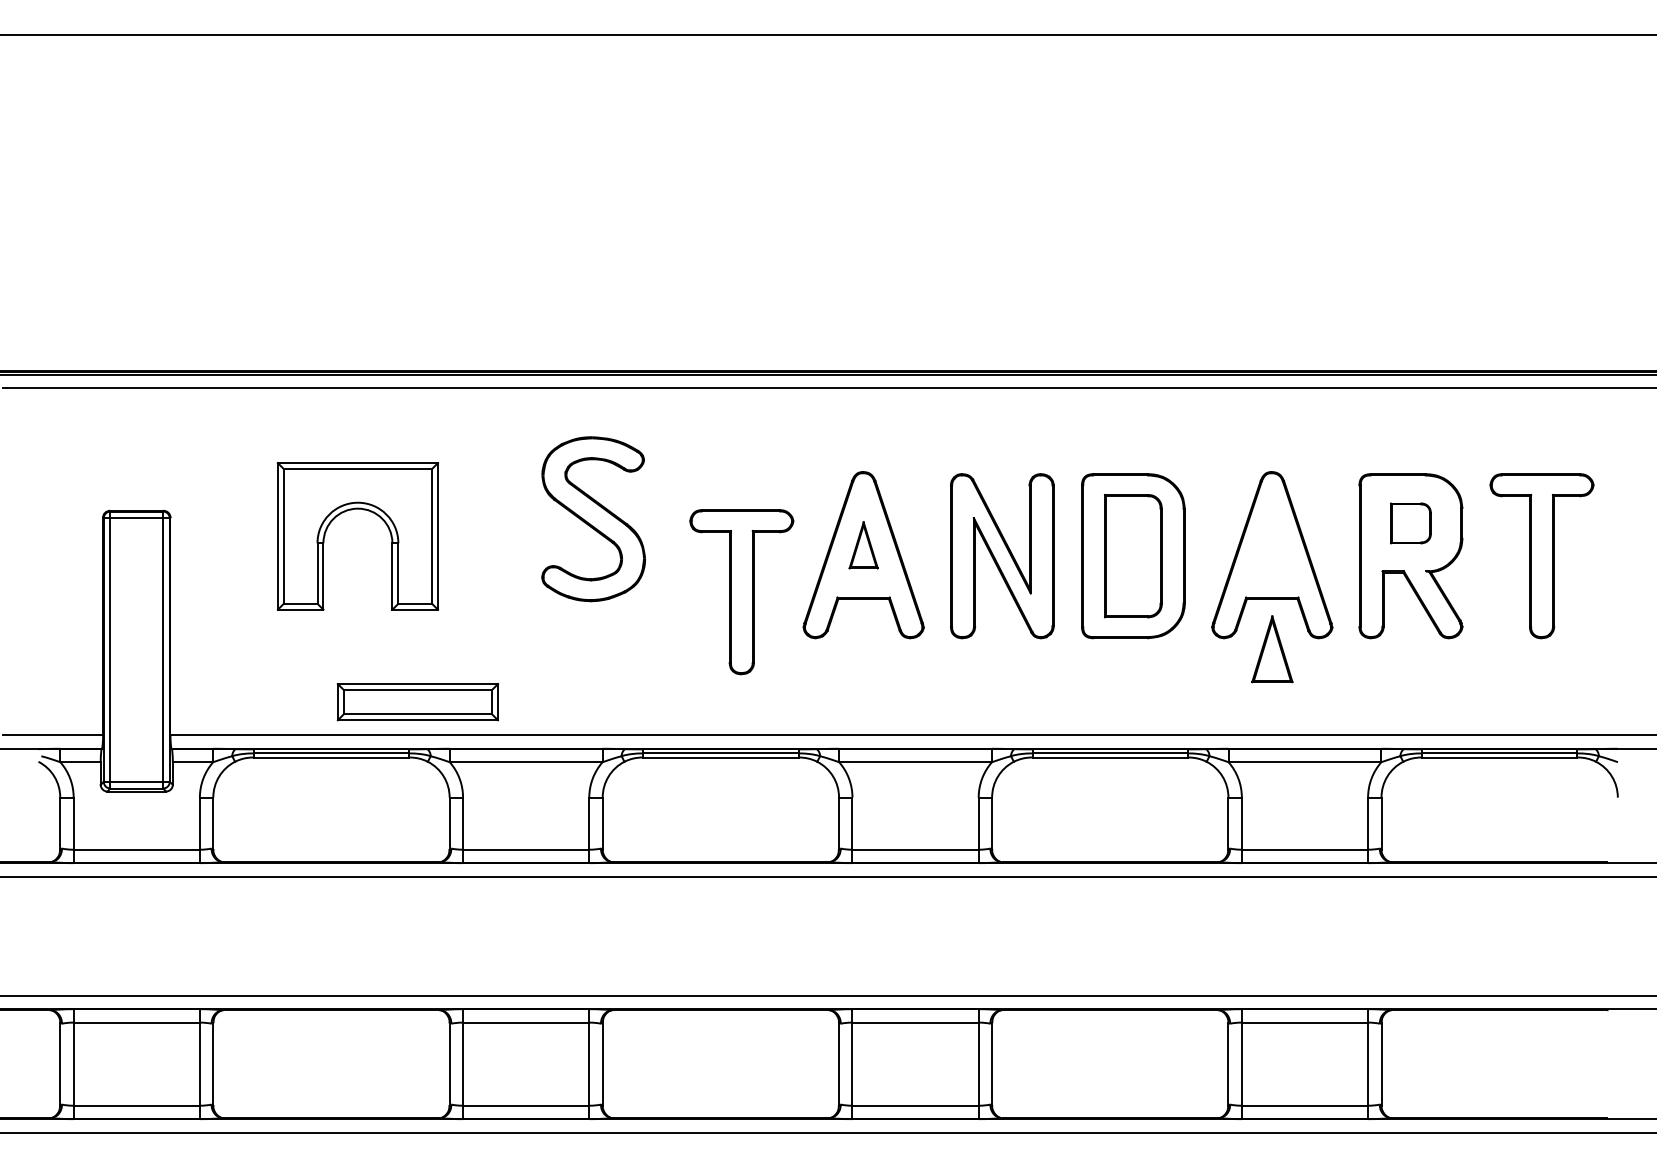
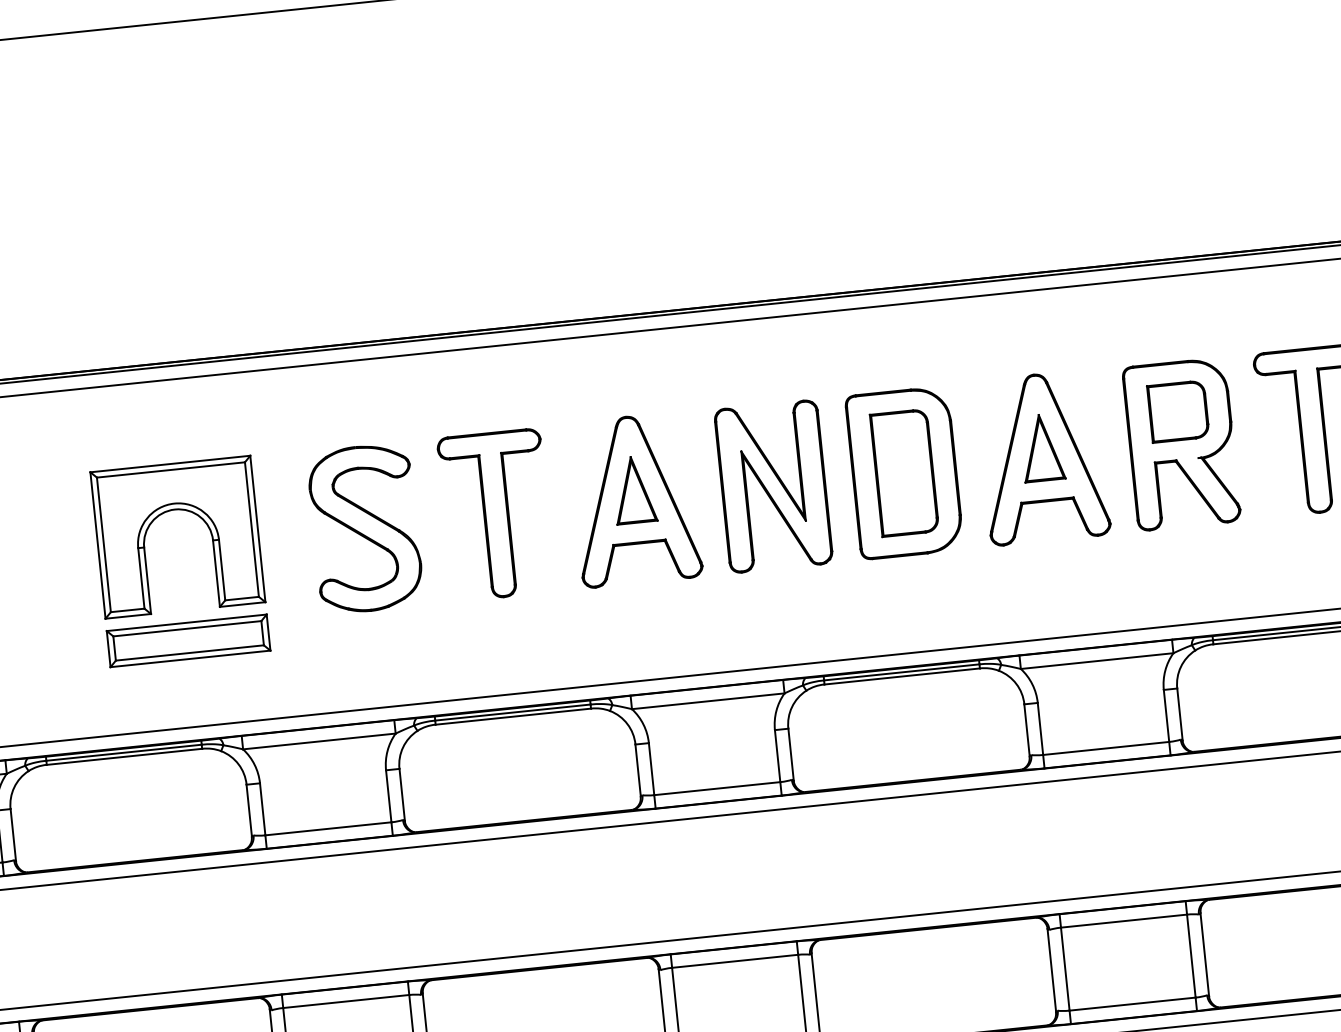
part: (352, 510) -> (169, 511), moved
part: (593, 519) -> (365, 529), moved
part: (1410, 523) -> (1177, 411), size x1.43
part: (863, 545) -> (633, 490), size x1.43
part: (741, 592) -> (496, 515), moved
part: (1272, 649) -> (1042, 447), moved
part: (417, 702) -> (188, 641), moved

